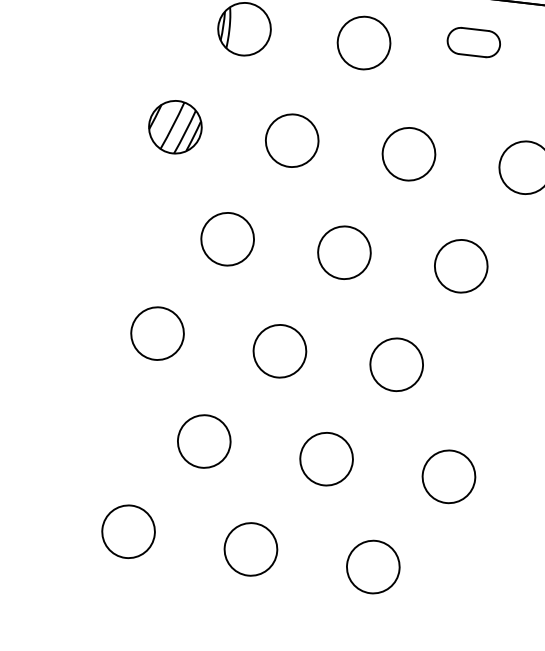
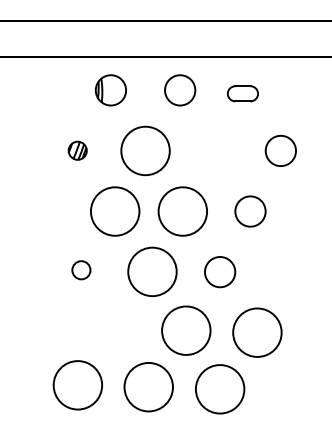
part: (473, 41) -> (242, 93), moved
part: (174, 126) -> (77, 150), size x0.6
circle: (292, 139) -> (145, 150), size x1.6
circle: (409, 153) -> (213, 150), removed
circle: (228, 239) -> (115, 211), size x1.6
circle: (343, 252) -> (182, 211), size x1.6
circle: (157, 334) -> (81, 270), size x0.6
circle: (279, 351) -> (152, 272), size x1.6
circle: (204, 441) -> (115, 328), removed
circle: (326, 458) -> (186, 330), size x1.6
circle: (449, 476) -> (257, 332), size x1.6
circle: (127, 532) -> (77, 385), size x1.6
circle: (251, 549) -> (149, 387), size x1.6
circle: (373, 567) -> (220, 389), size x1.6

